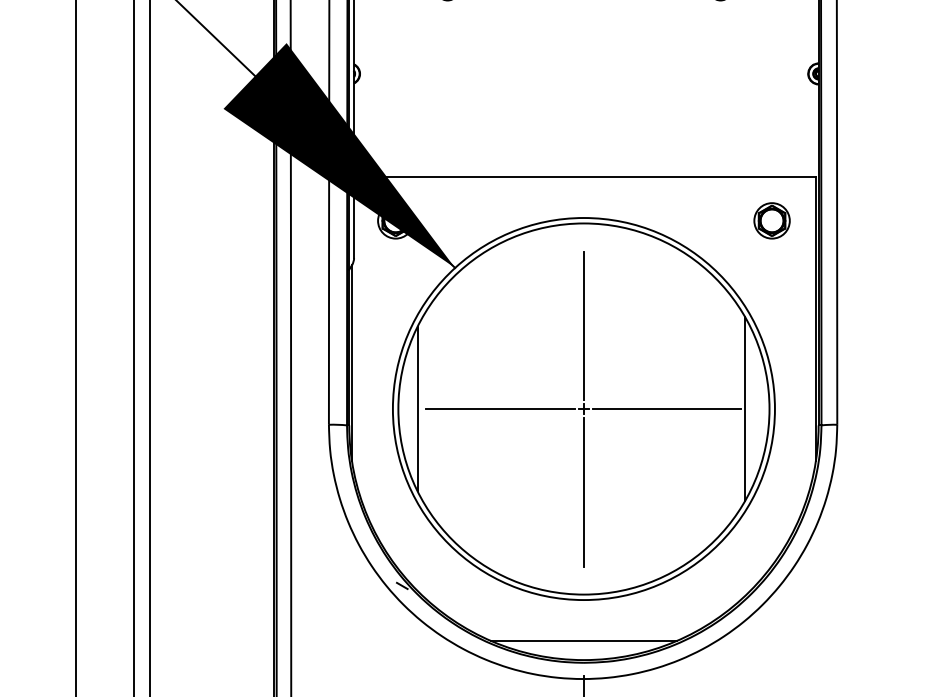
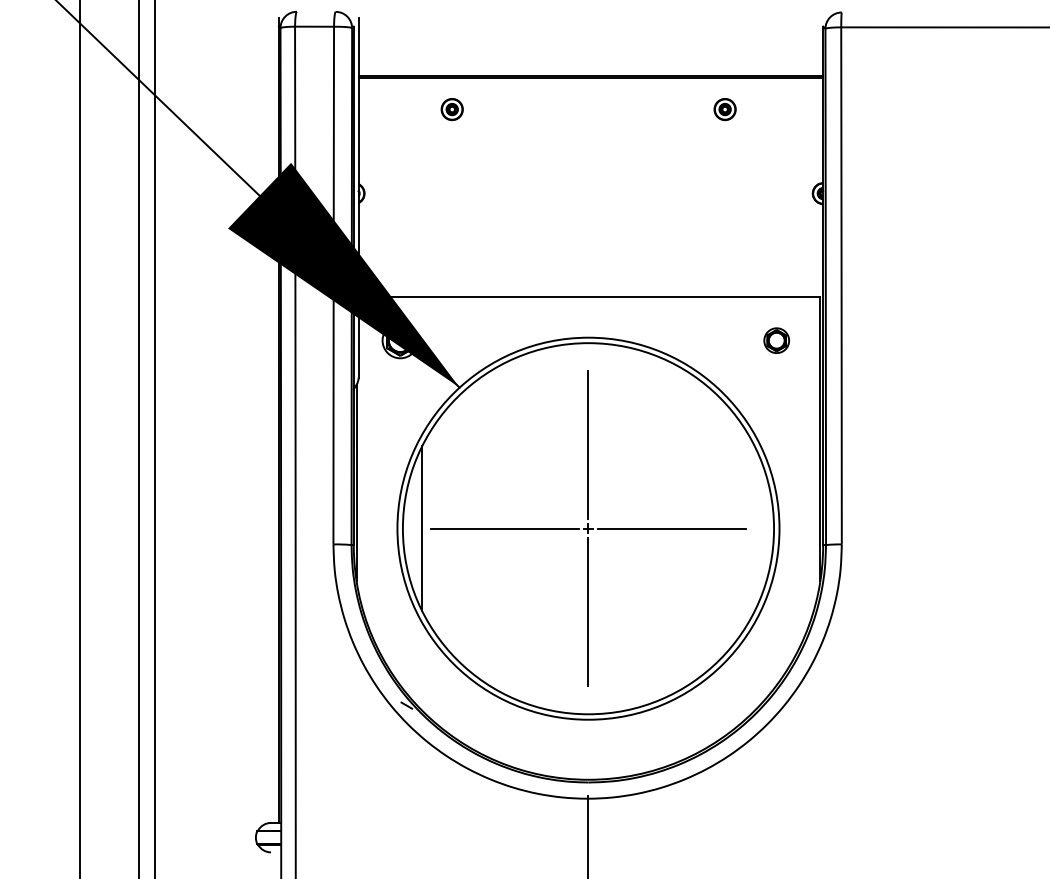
part: (771, 220) -> (776, 340), size x0.7
line: (744, 408) -> (749, 528), removed
line: (583, 640) -> (588, 760), removed

